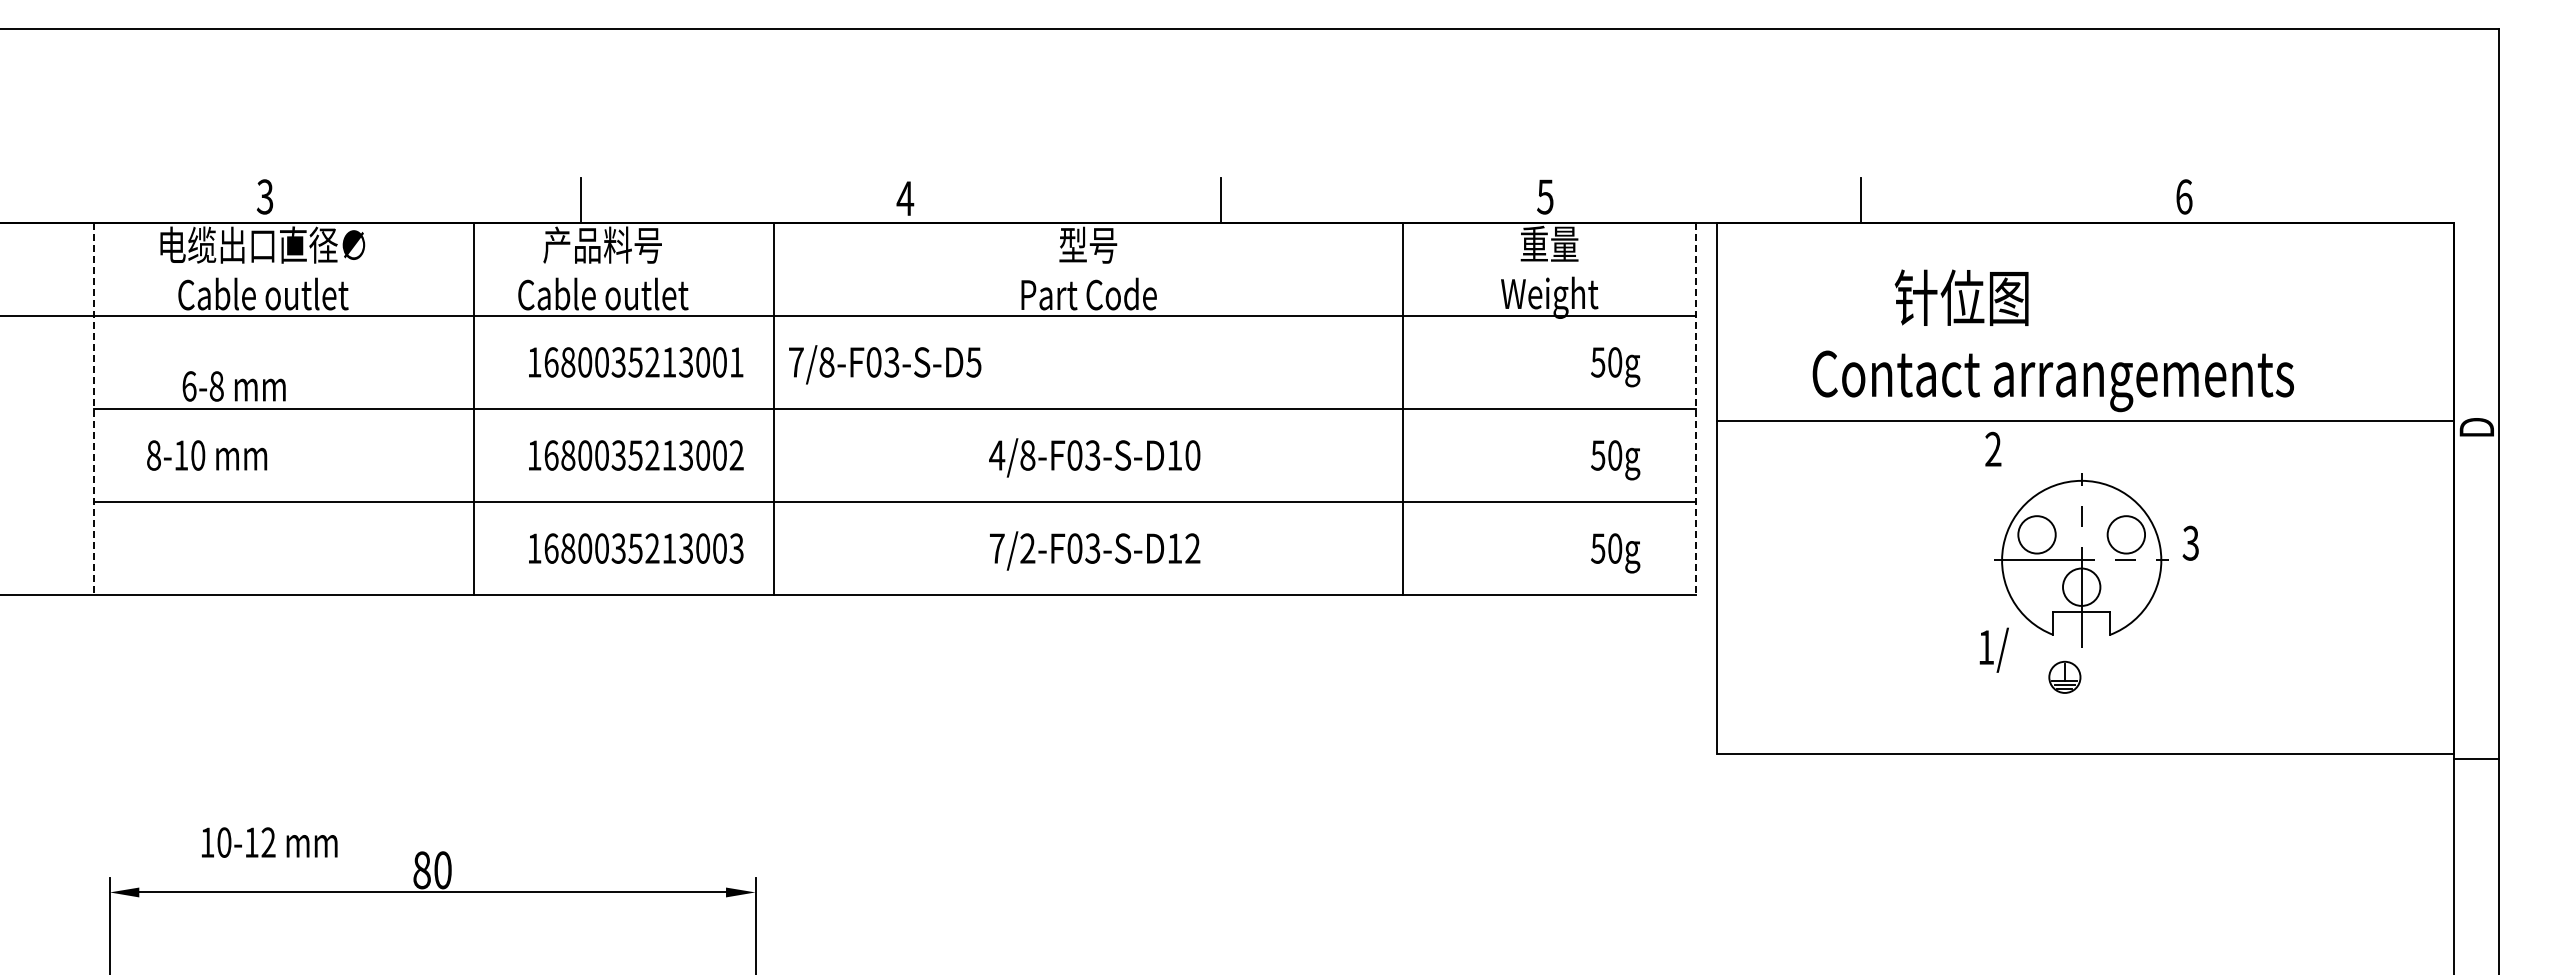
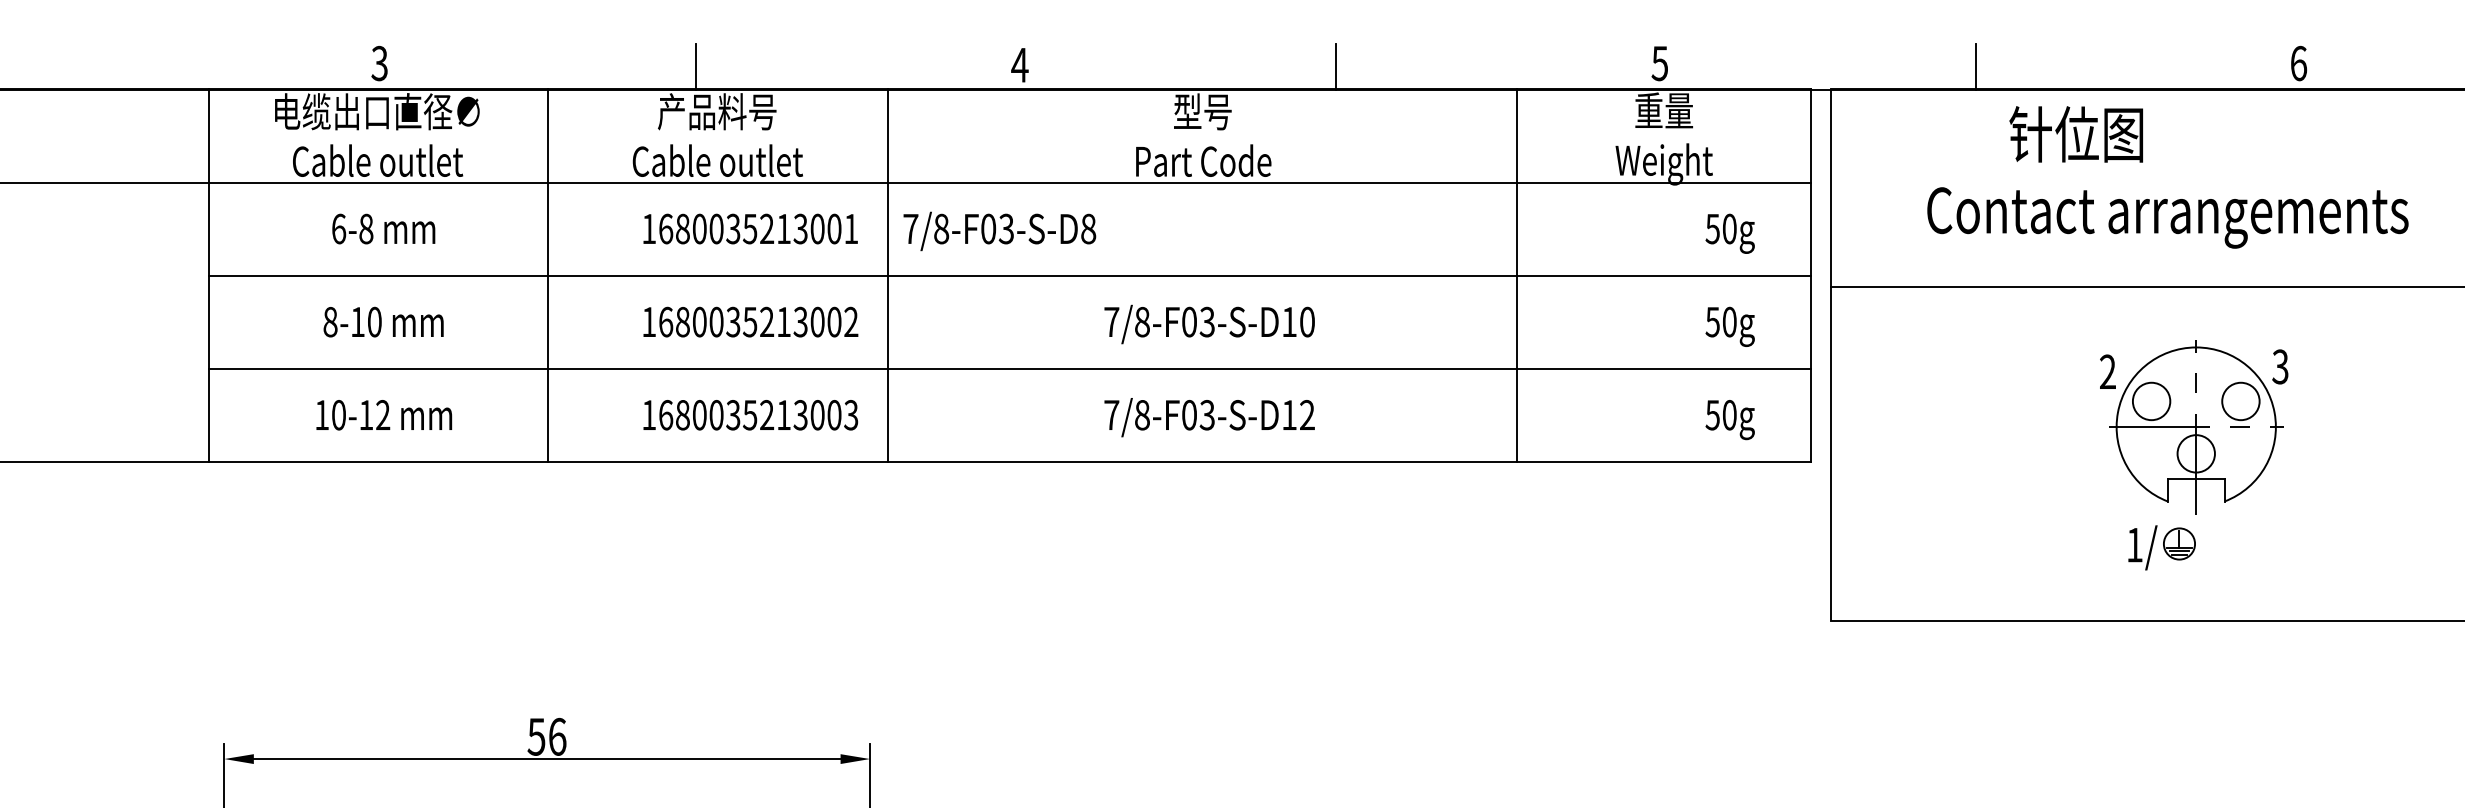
text: (2052, 340) -> (2167, 177), moved
text: (973, 362) -> (1088, 229), 7/8-F03-S-D5 -> 7/8-F03-S-D8
text: (233, 386) -> (383, 229), moved
line: (473, 408) -> (548, 275), moved
line: (94, 409) -> (209, 276), dashed -> solid
line: (1696, 409) -> (1811, 276), dashed -> solid
text: (1993, 448) -> (2108, 371), moved
text: (207, 455) -> (384, 322), moved
text: (997, 455) -> (1112, 322), 4/8-F03-S-D10 -> 7/8-F03-S-D10
text: (2190, 542) -> (2280, 366), moved
text: (1027, 548) -> (1142, 415), 7/2-F03-S-D12 -> 7/8-F03-S-D12
text: (1993, 649) -> (2142, 547), moved
text: (269, 842) -> (384, 415), moved
text: (432, 870) -> (547, 737), 80 -> 56

